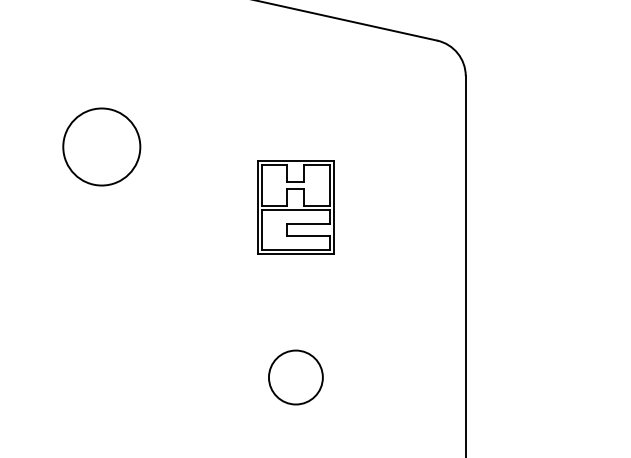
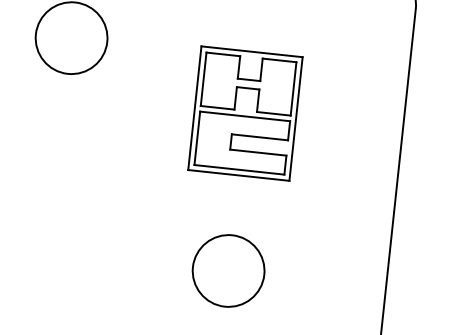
part: (295, 207) -> (245, 113), size x1.43
circle: (295, 377) -> (228, 270), size x1.43

